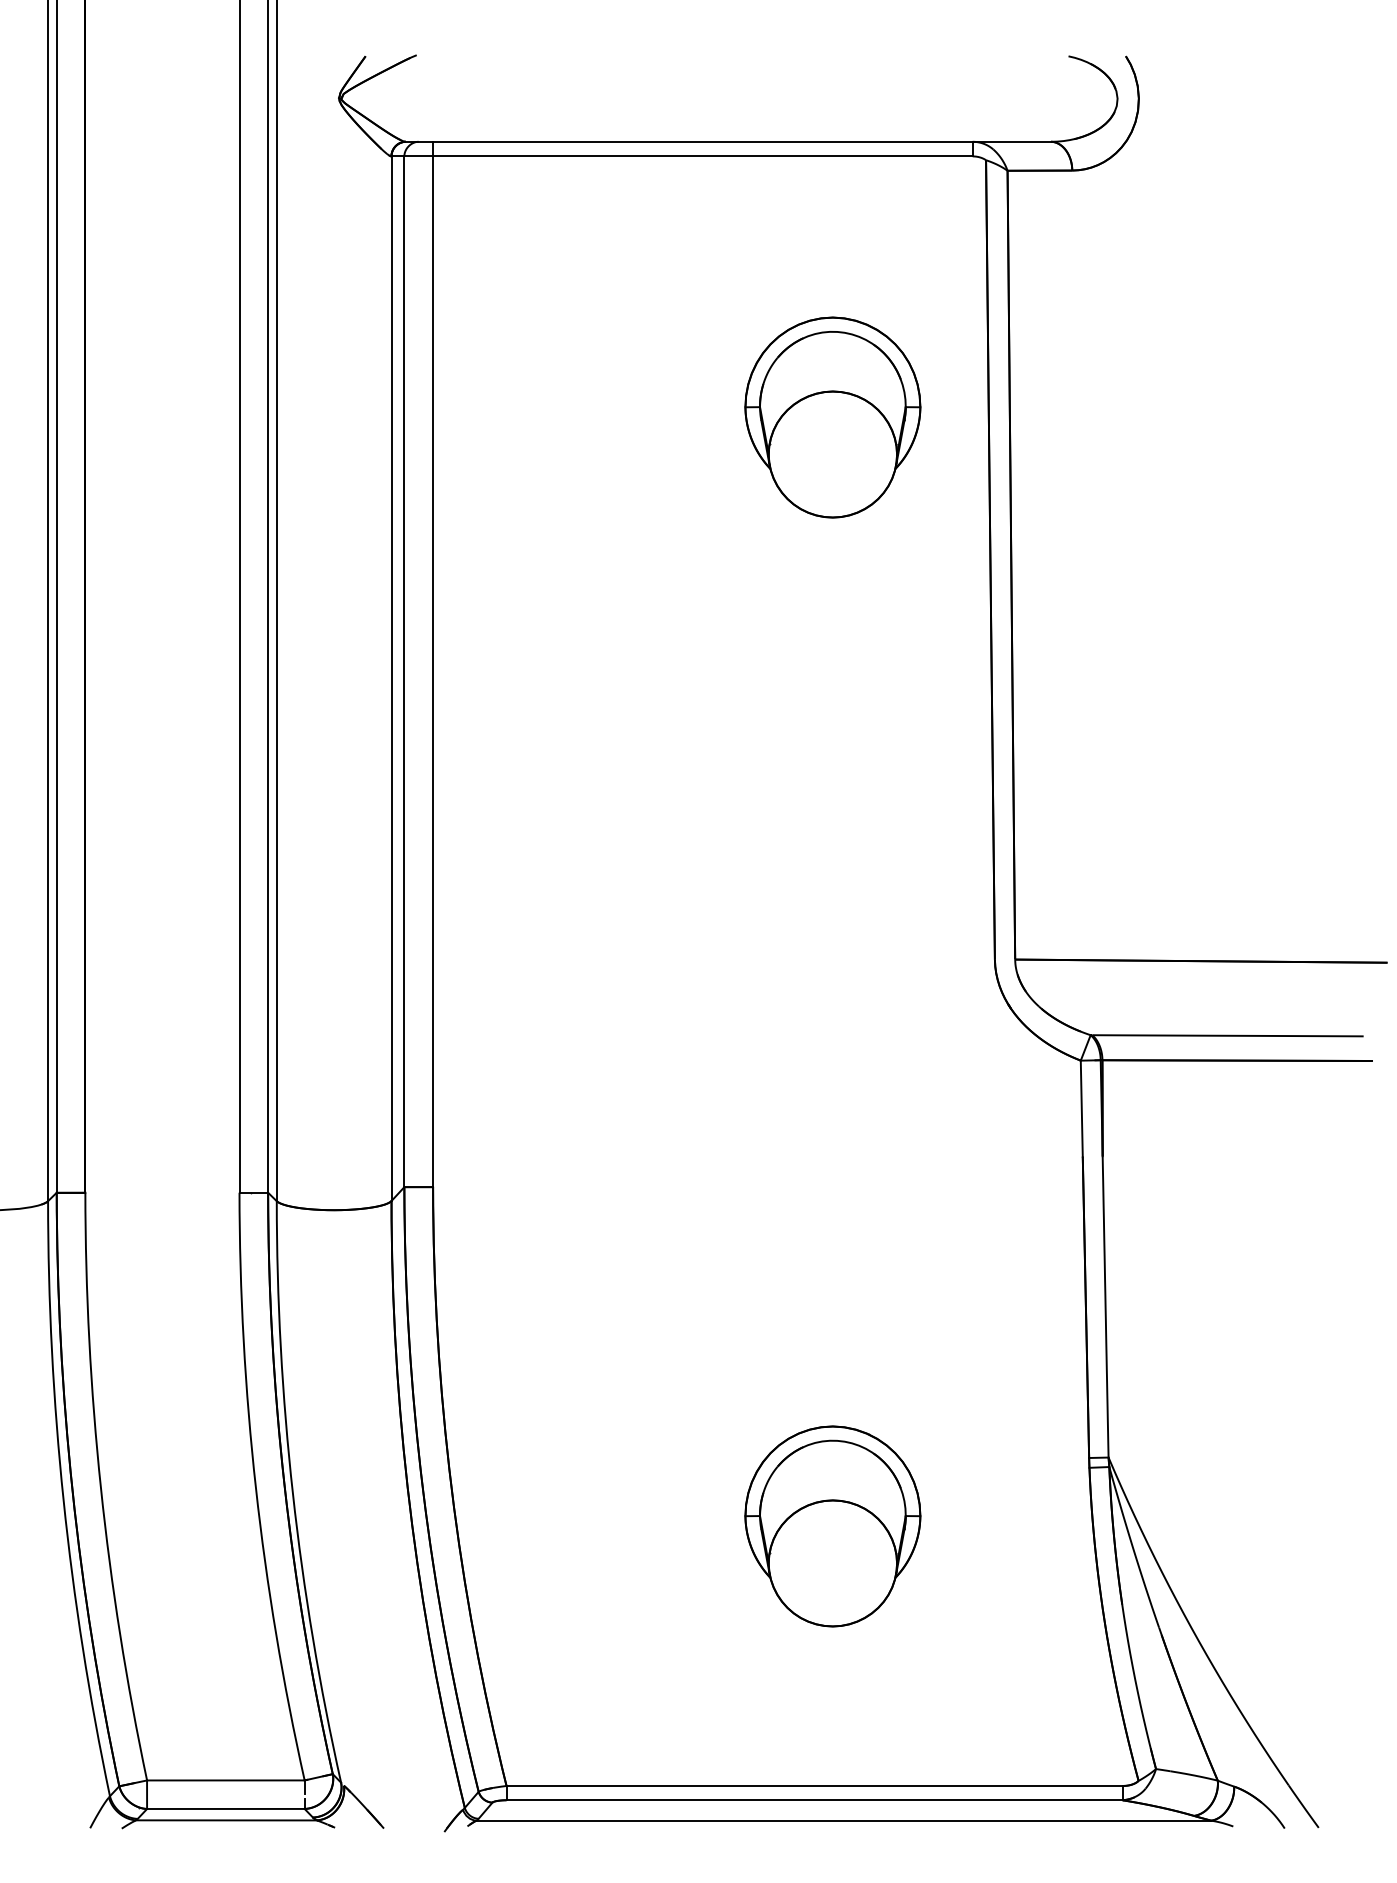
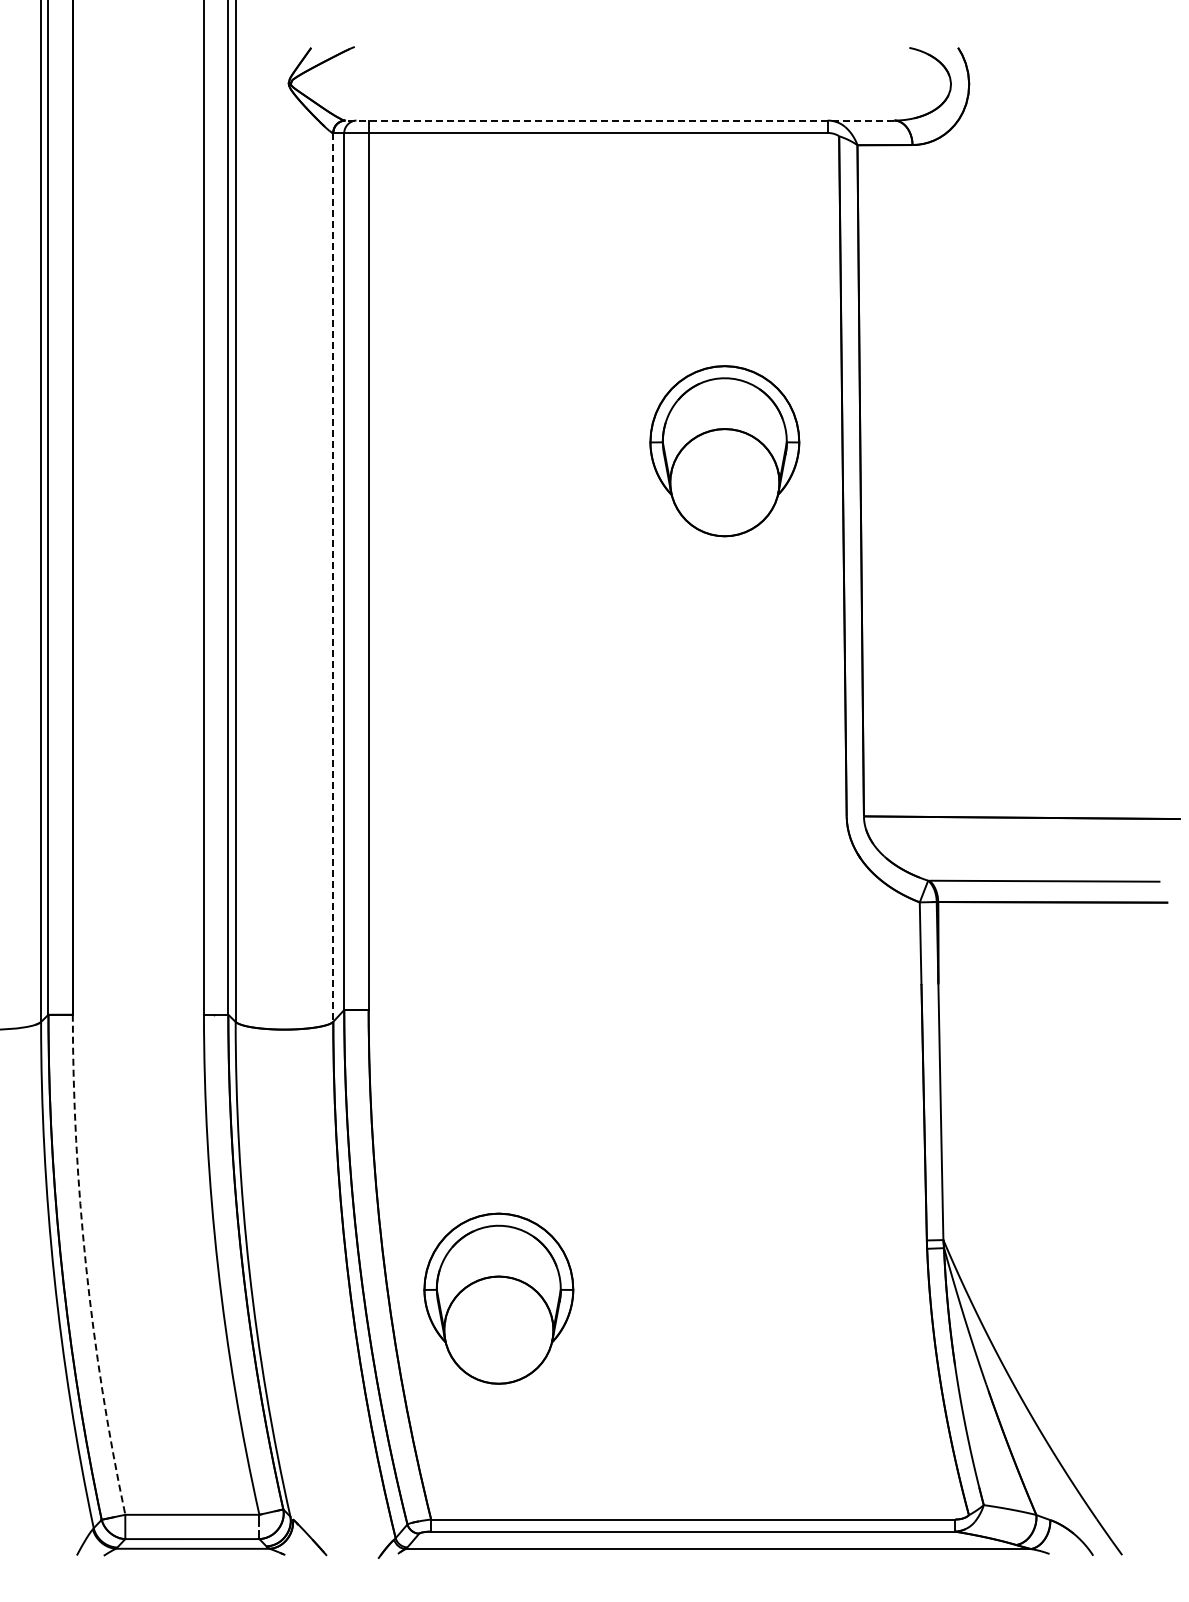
line: (727, 141) -> (619, 120), solid -> dashed
part: (832, 417) -> (724, 451), moved
line: (391, 678) -> (333, 577), solid -> dashed
arc: (101, 1488) -> (86, 1266), solid -> dashed
part: (832, 1526) -> (498, 1298), moved

